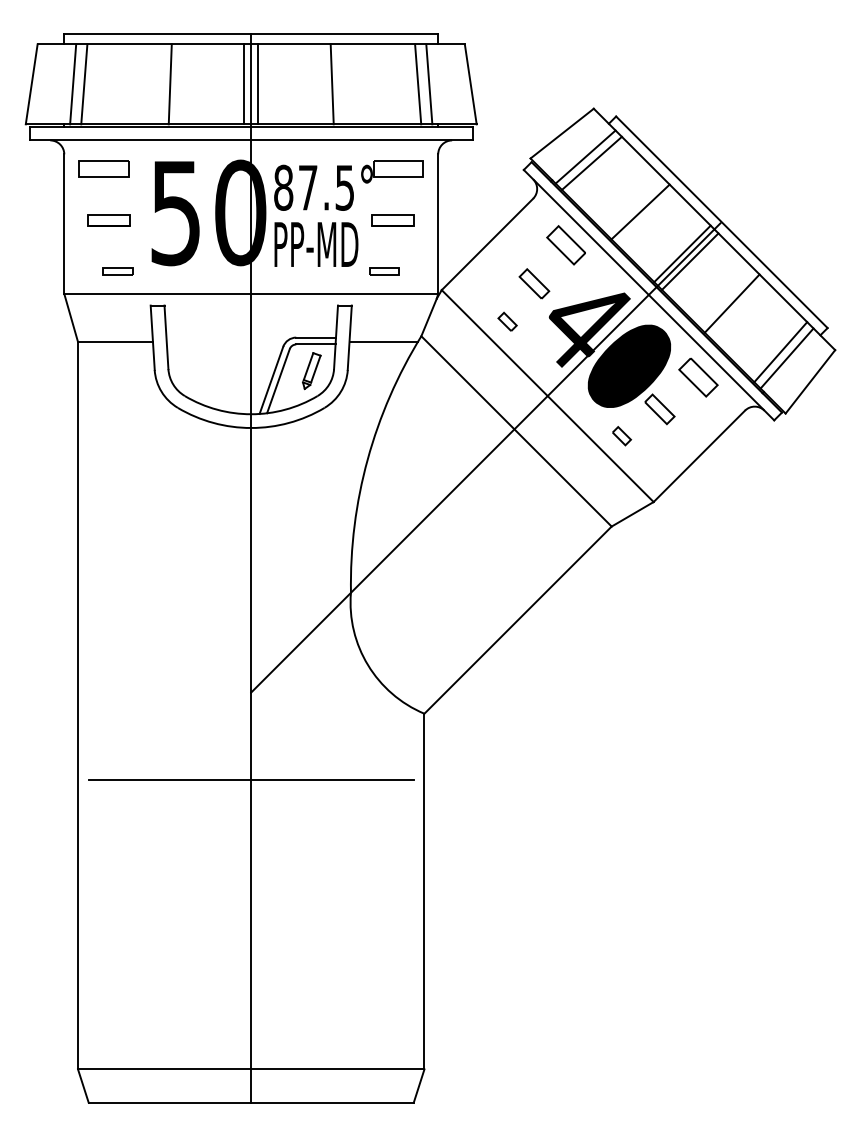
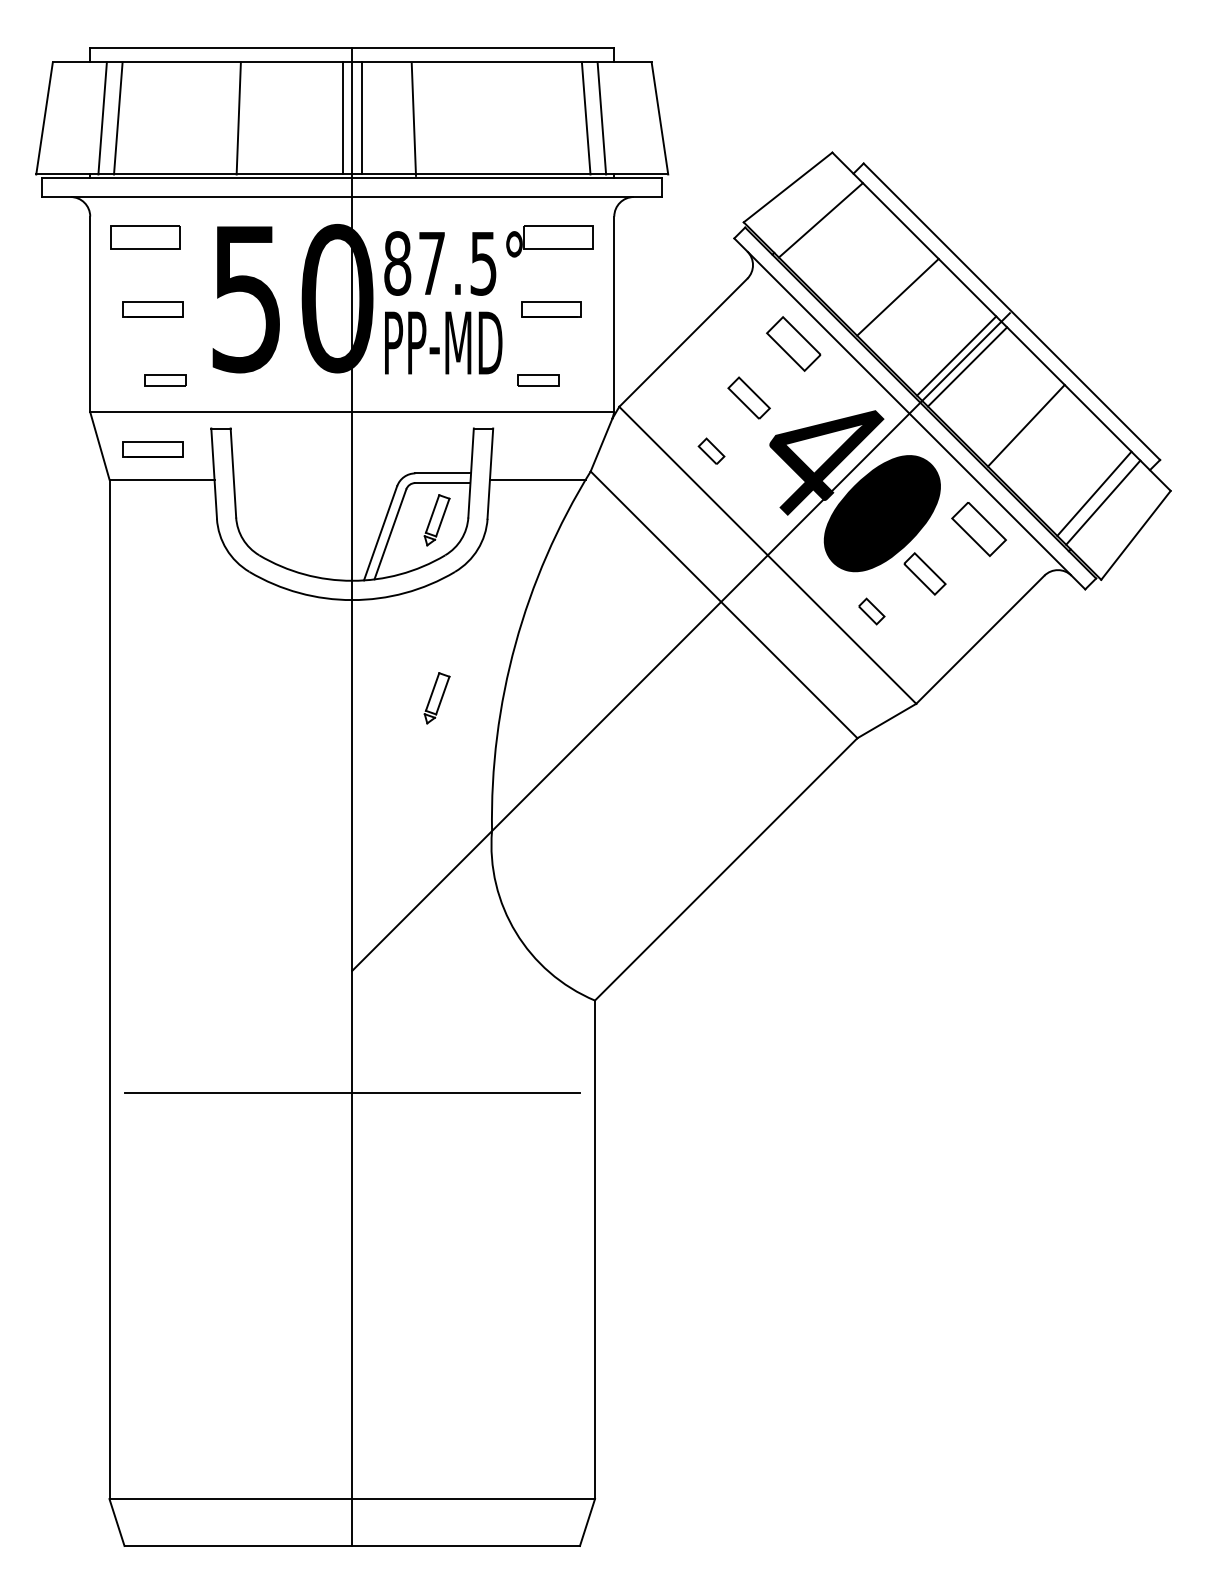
line: (331, 84) -> (412, 120), moved
line: (591, 162) -> (829, 227), removed
part: (108, 320) -> (152, 449), added
part: (311, 498) -> (436, 698), added

